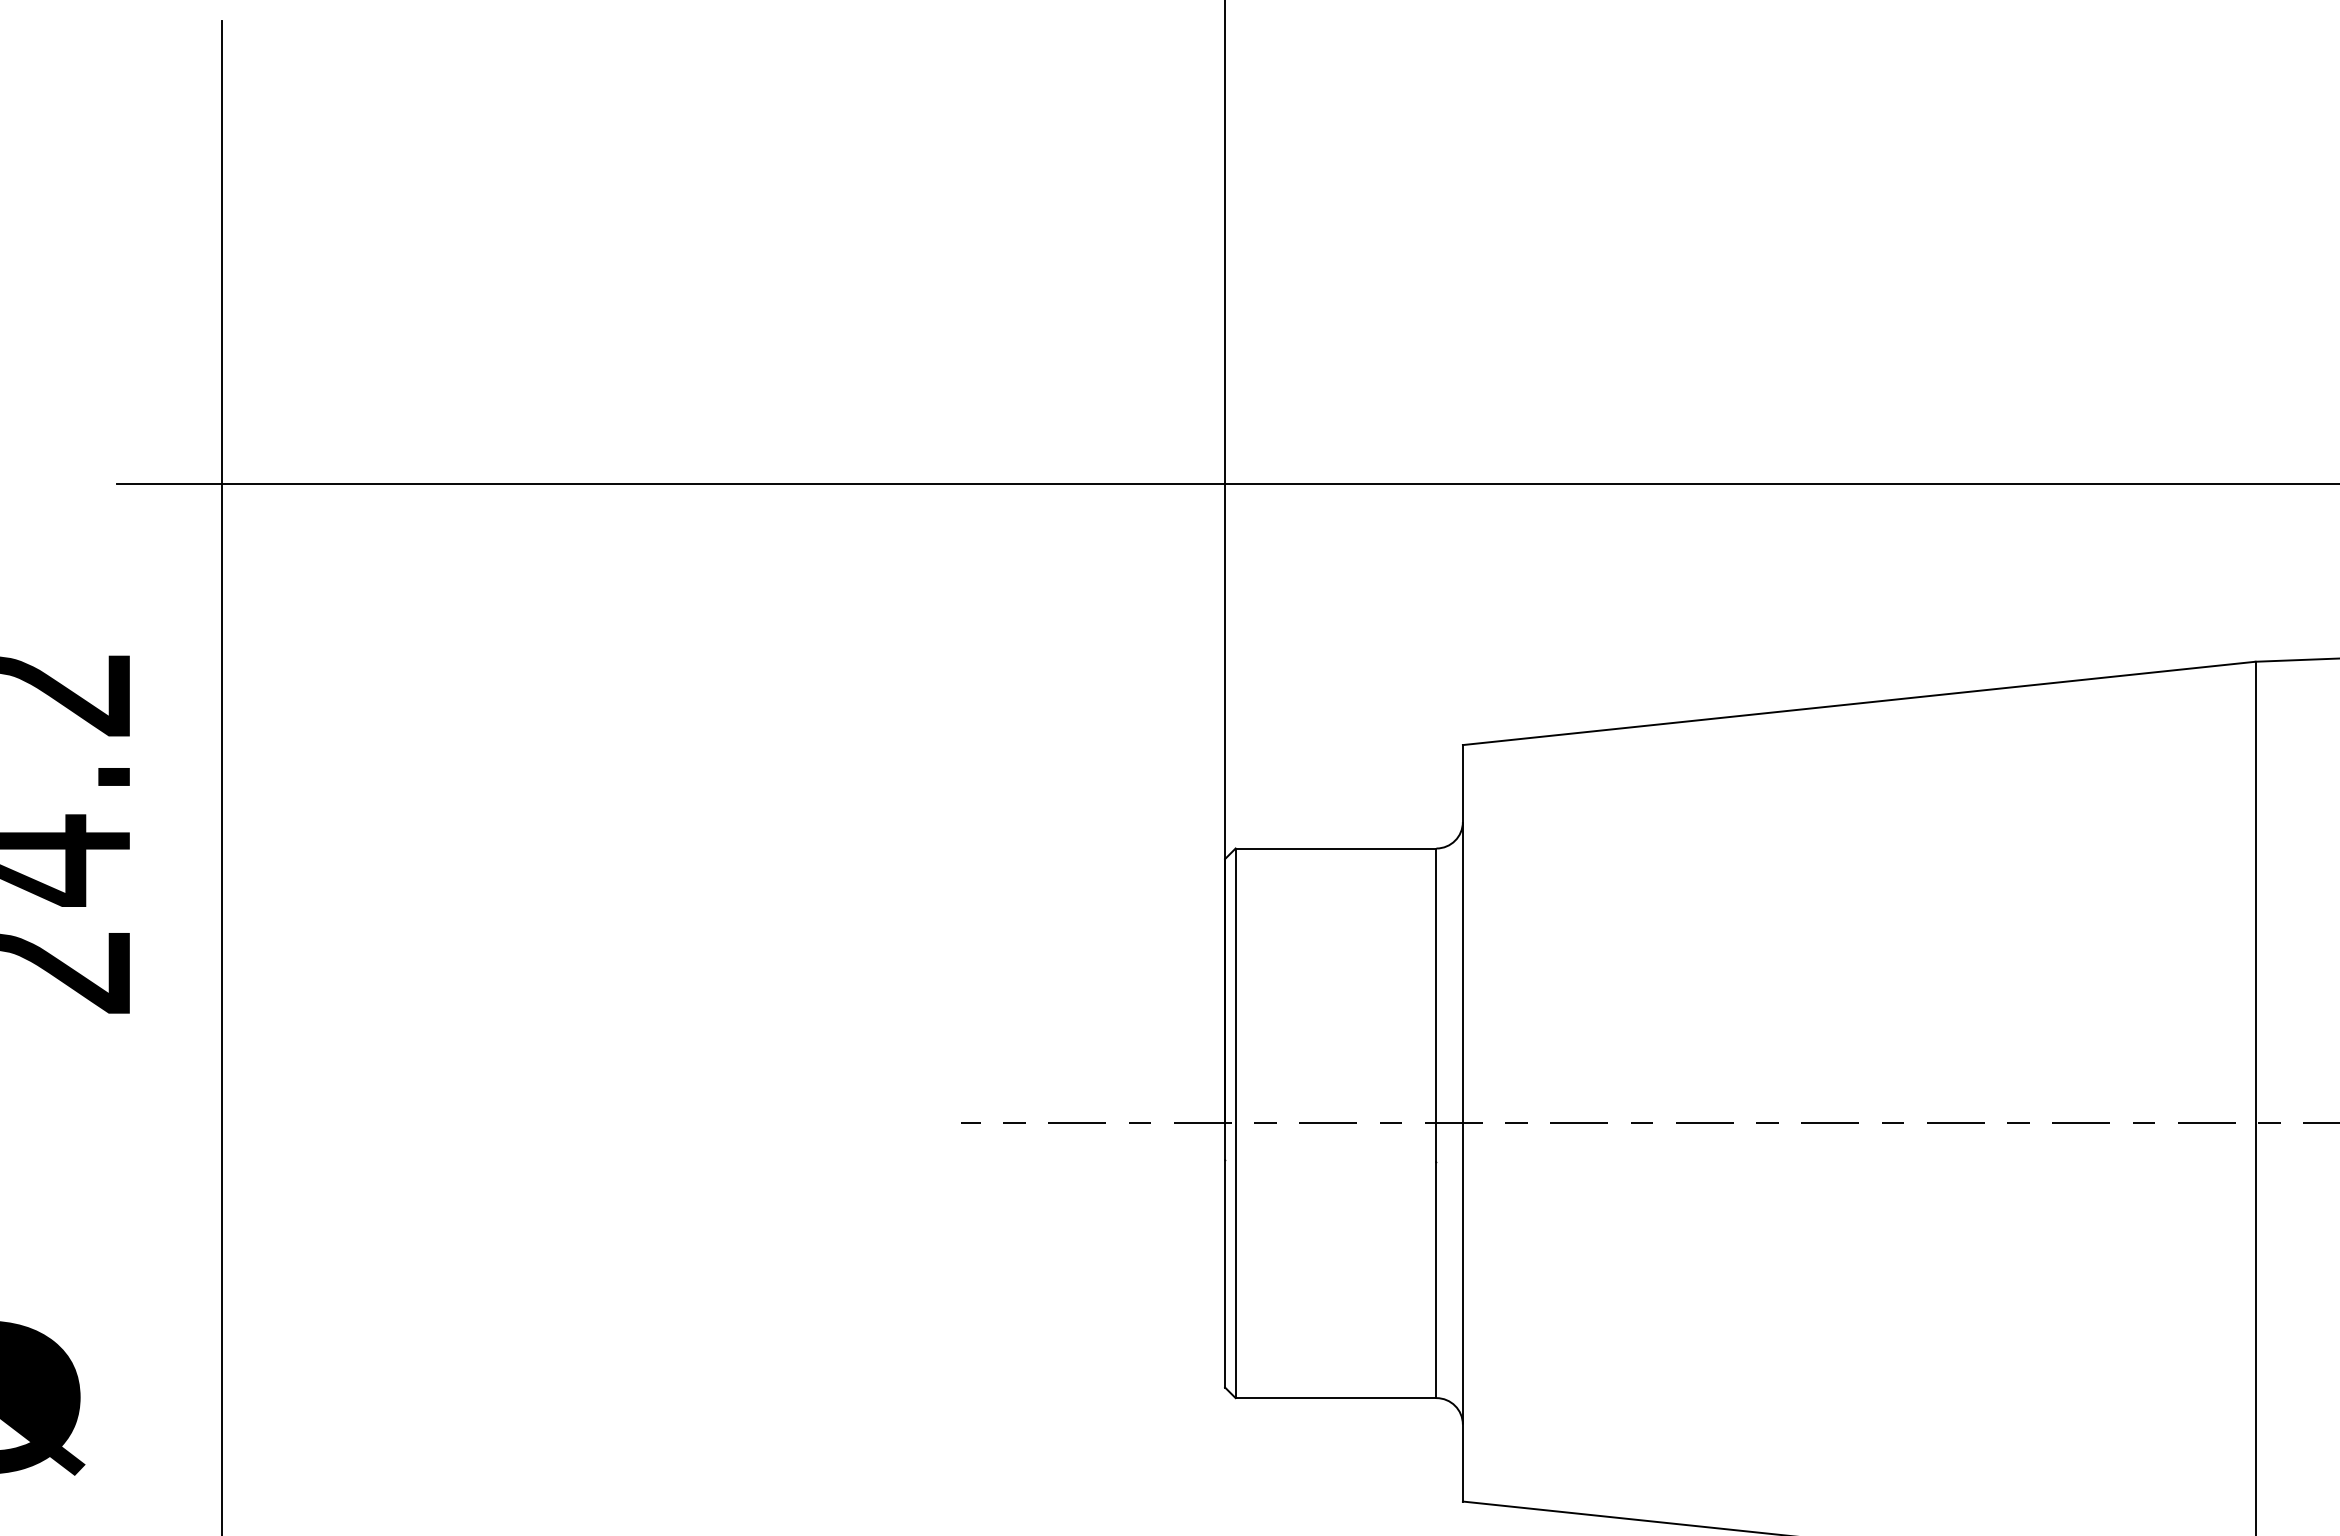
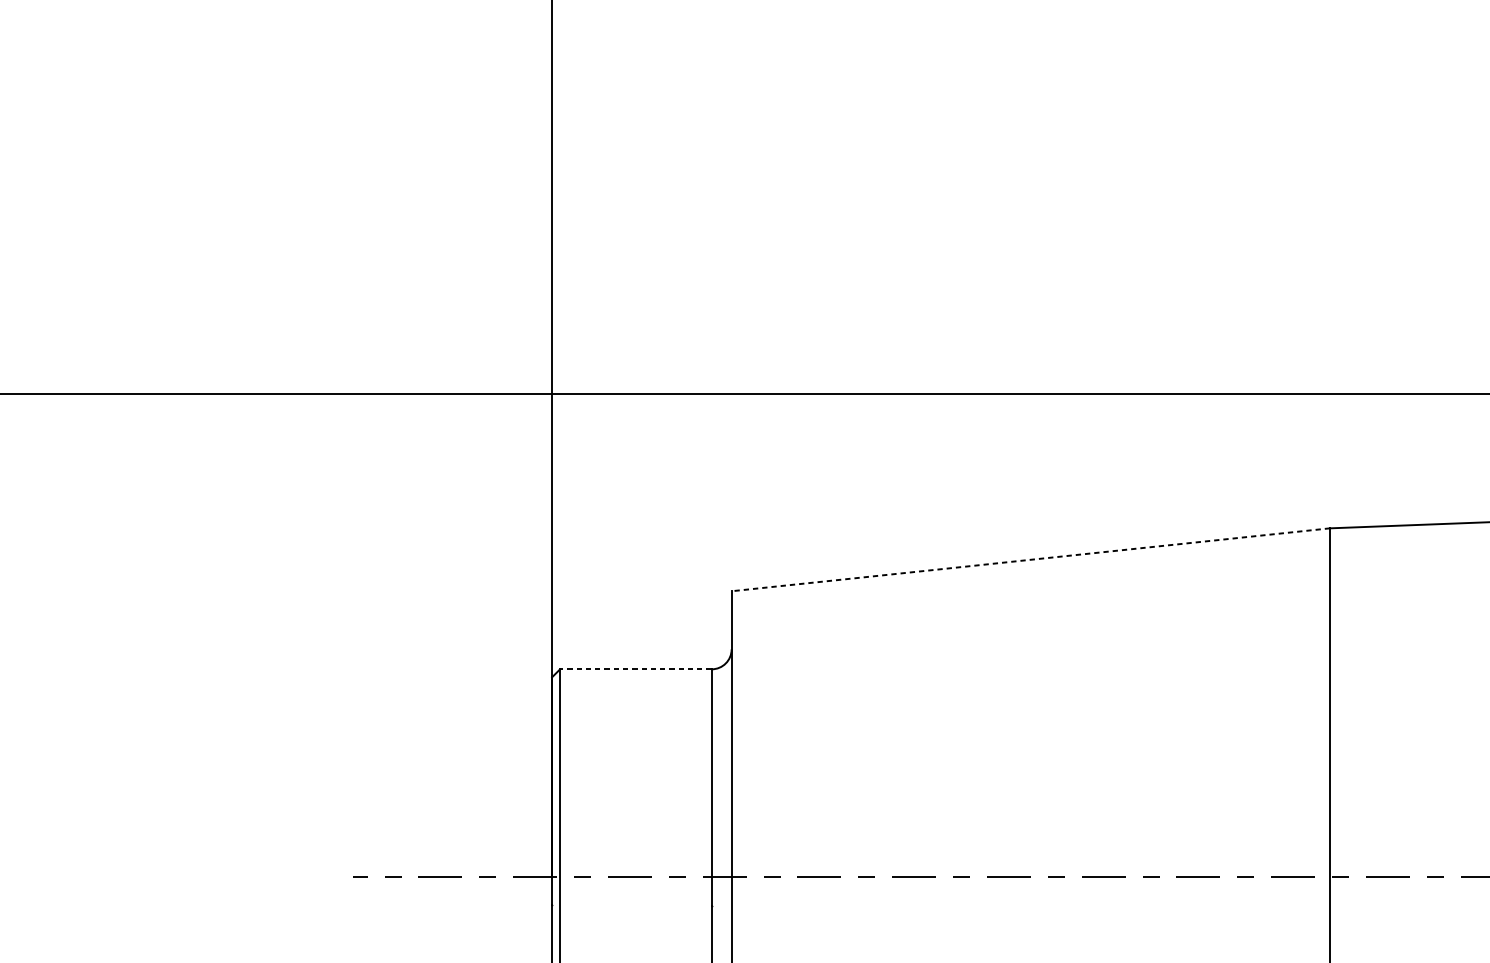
line: (1859, 703) -> (1031, 559), solid -> dashed
line: (1335, 848) -> (635, 669), solid -> dashed

